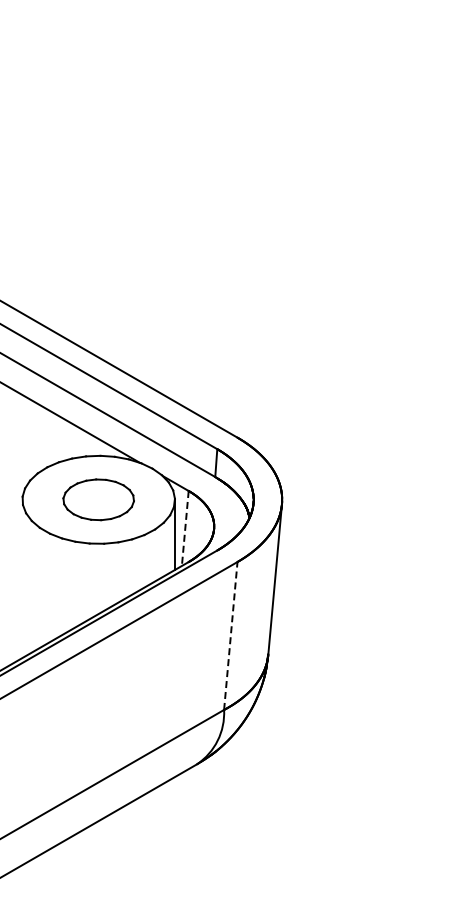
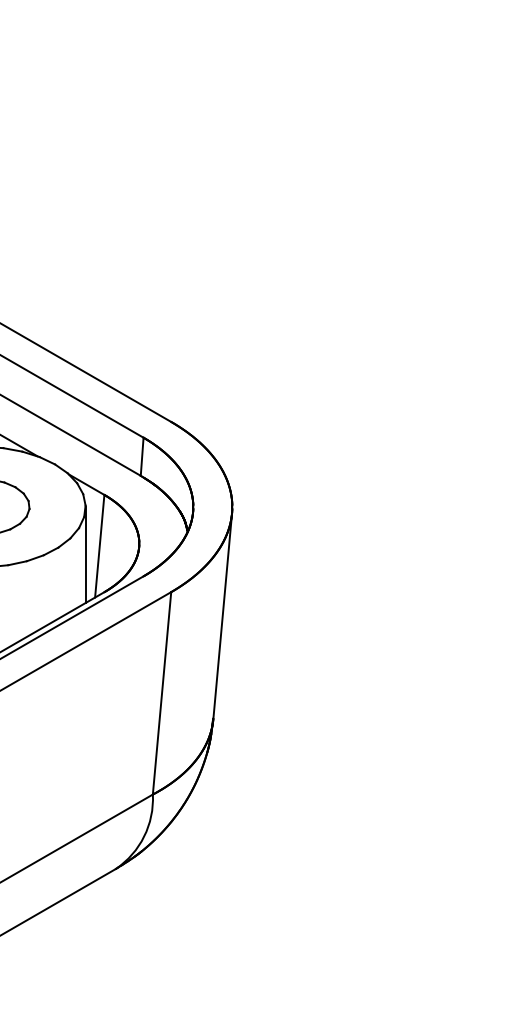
line: (185, 528) -> (100, 546), dashed -> solid
line: (230, 635) -> (161, 692), dashed -> solid

